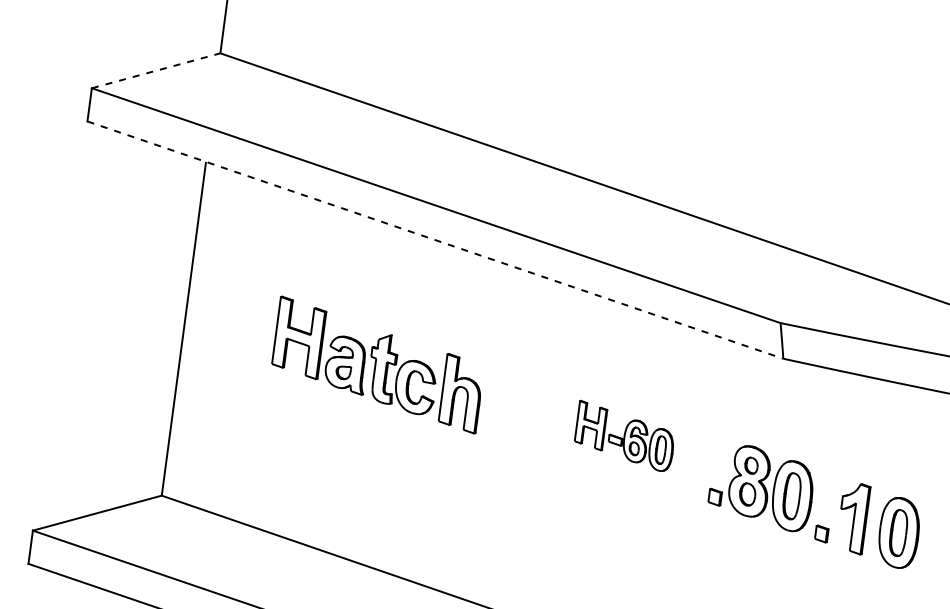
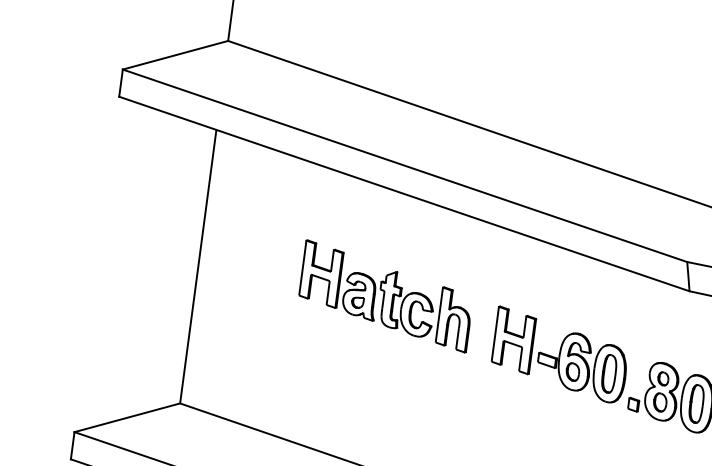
line: (156, 70) -> (175, 55), dashed -> solid
line: (435, 240) -> (404, 194), dashed -> solid
part: (375, 364) -> (383, 295), moved
part: (623, 435) -> (558, 354), size x1.67

